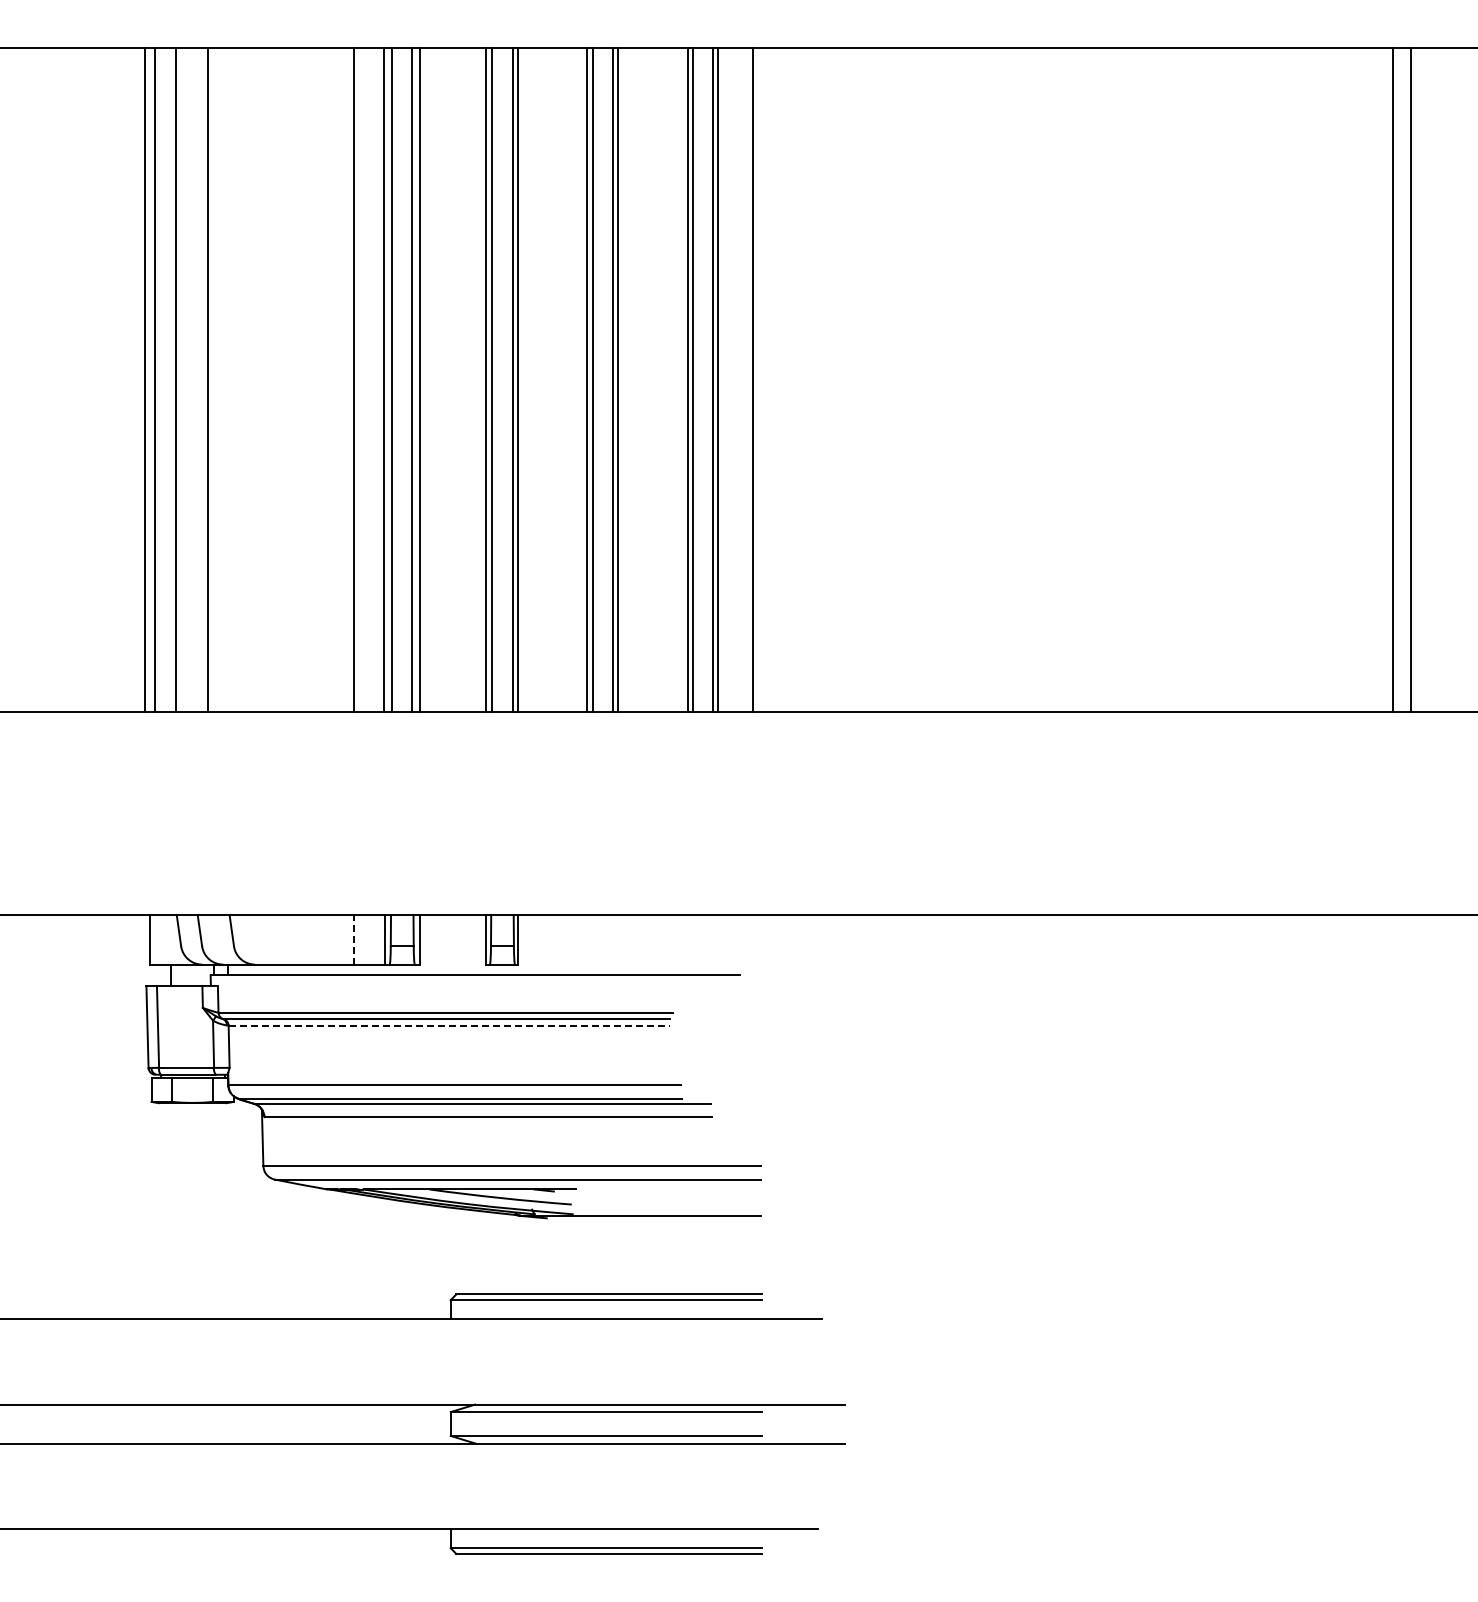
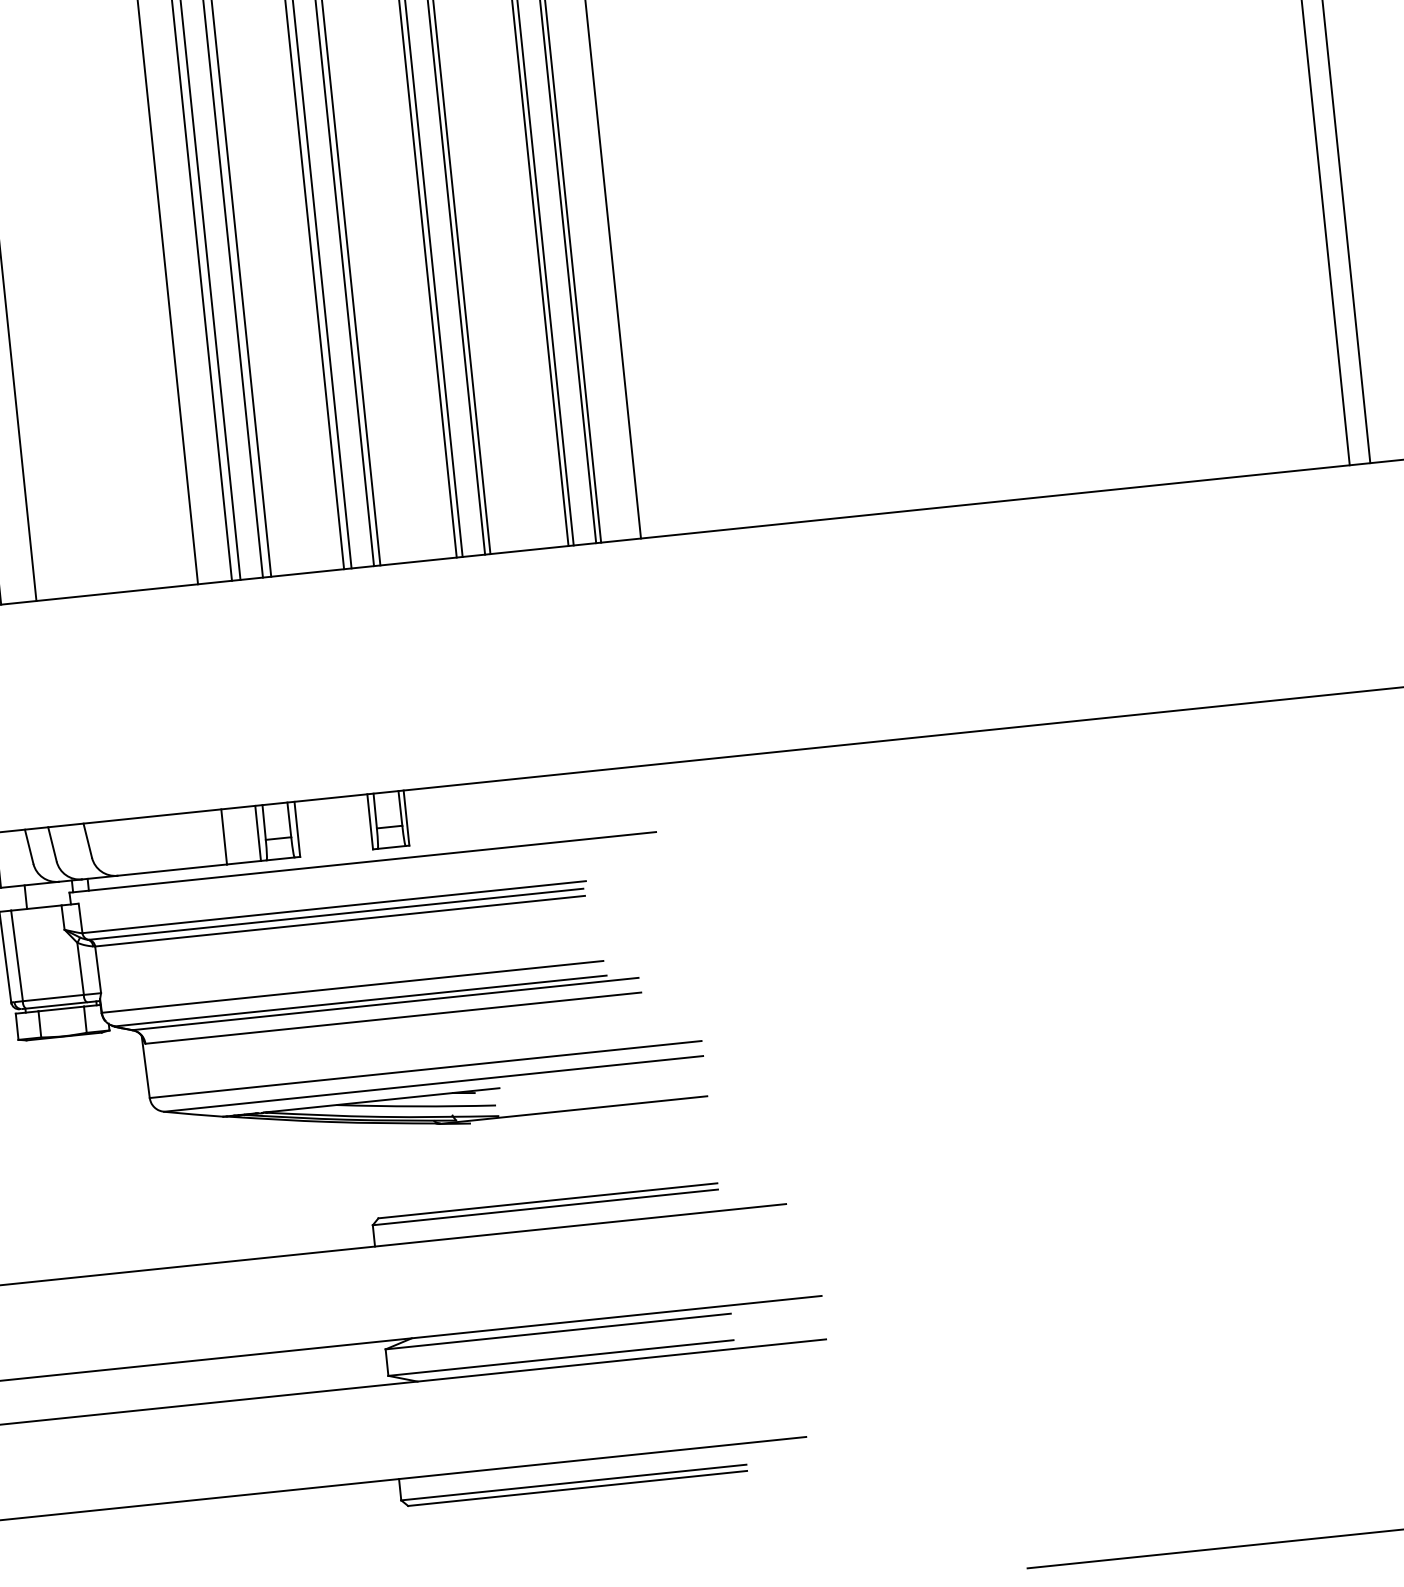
line: (353, 939) -> (223, 836), dashed -> solid
line: (449, 1025) -> (339, 920), dashed -> solid

